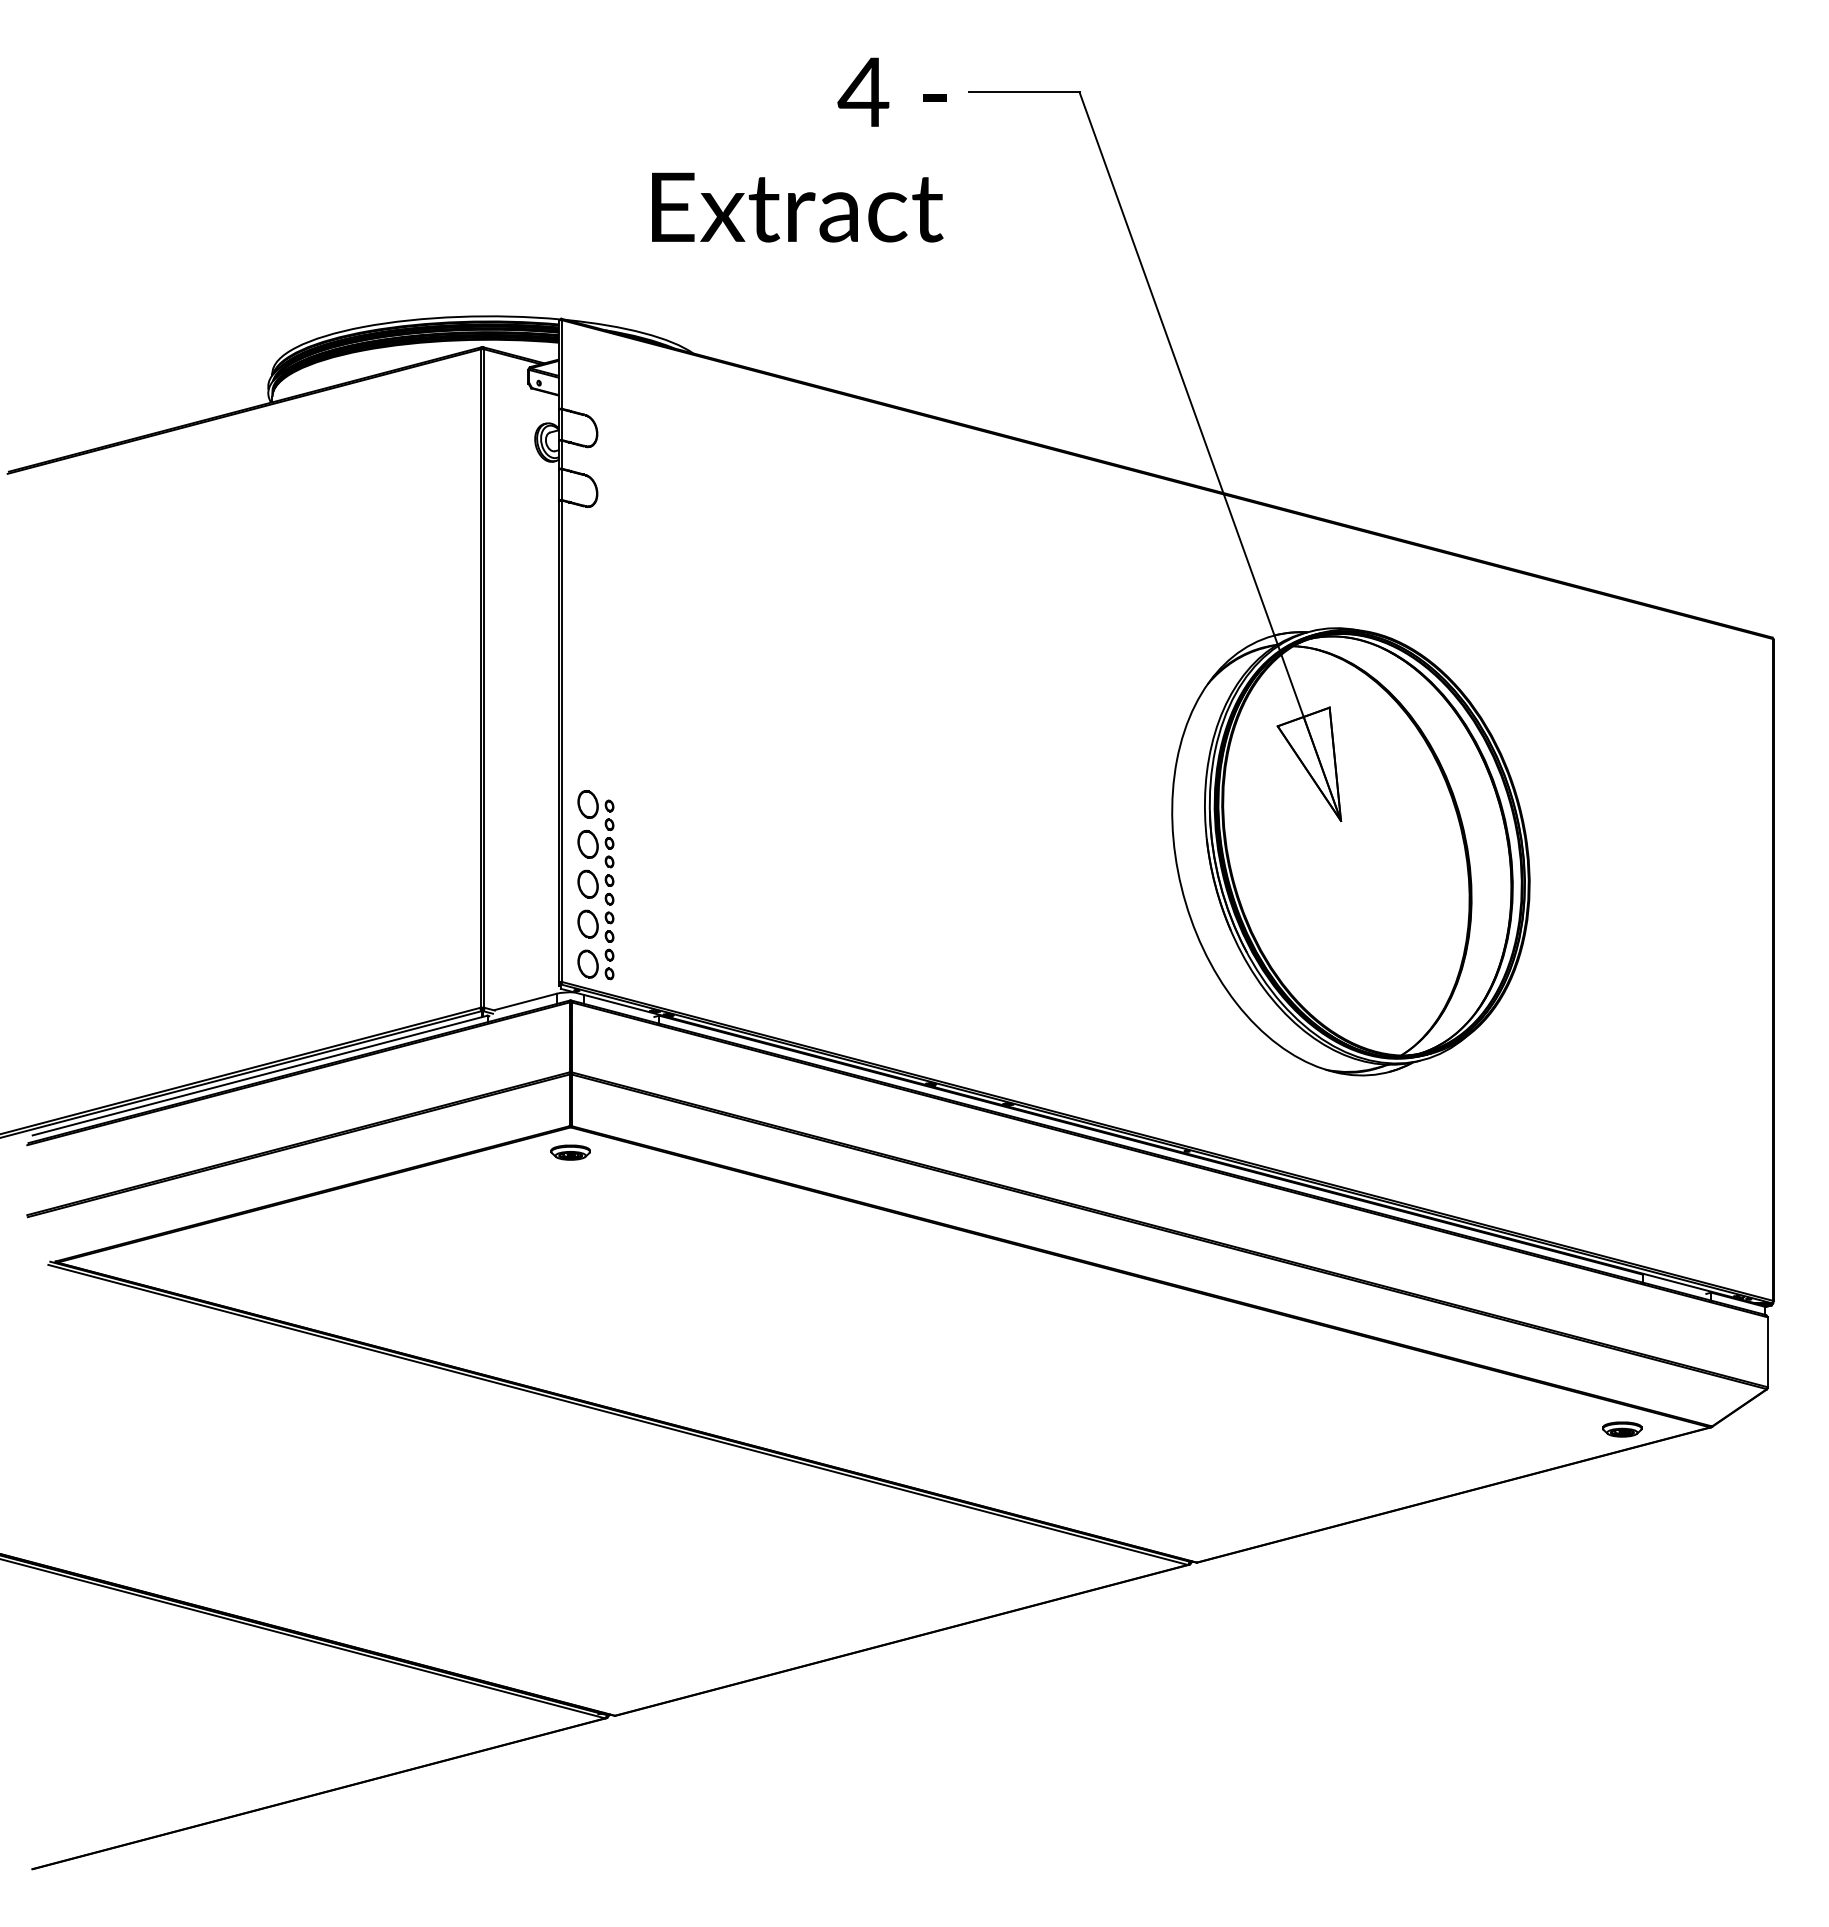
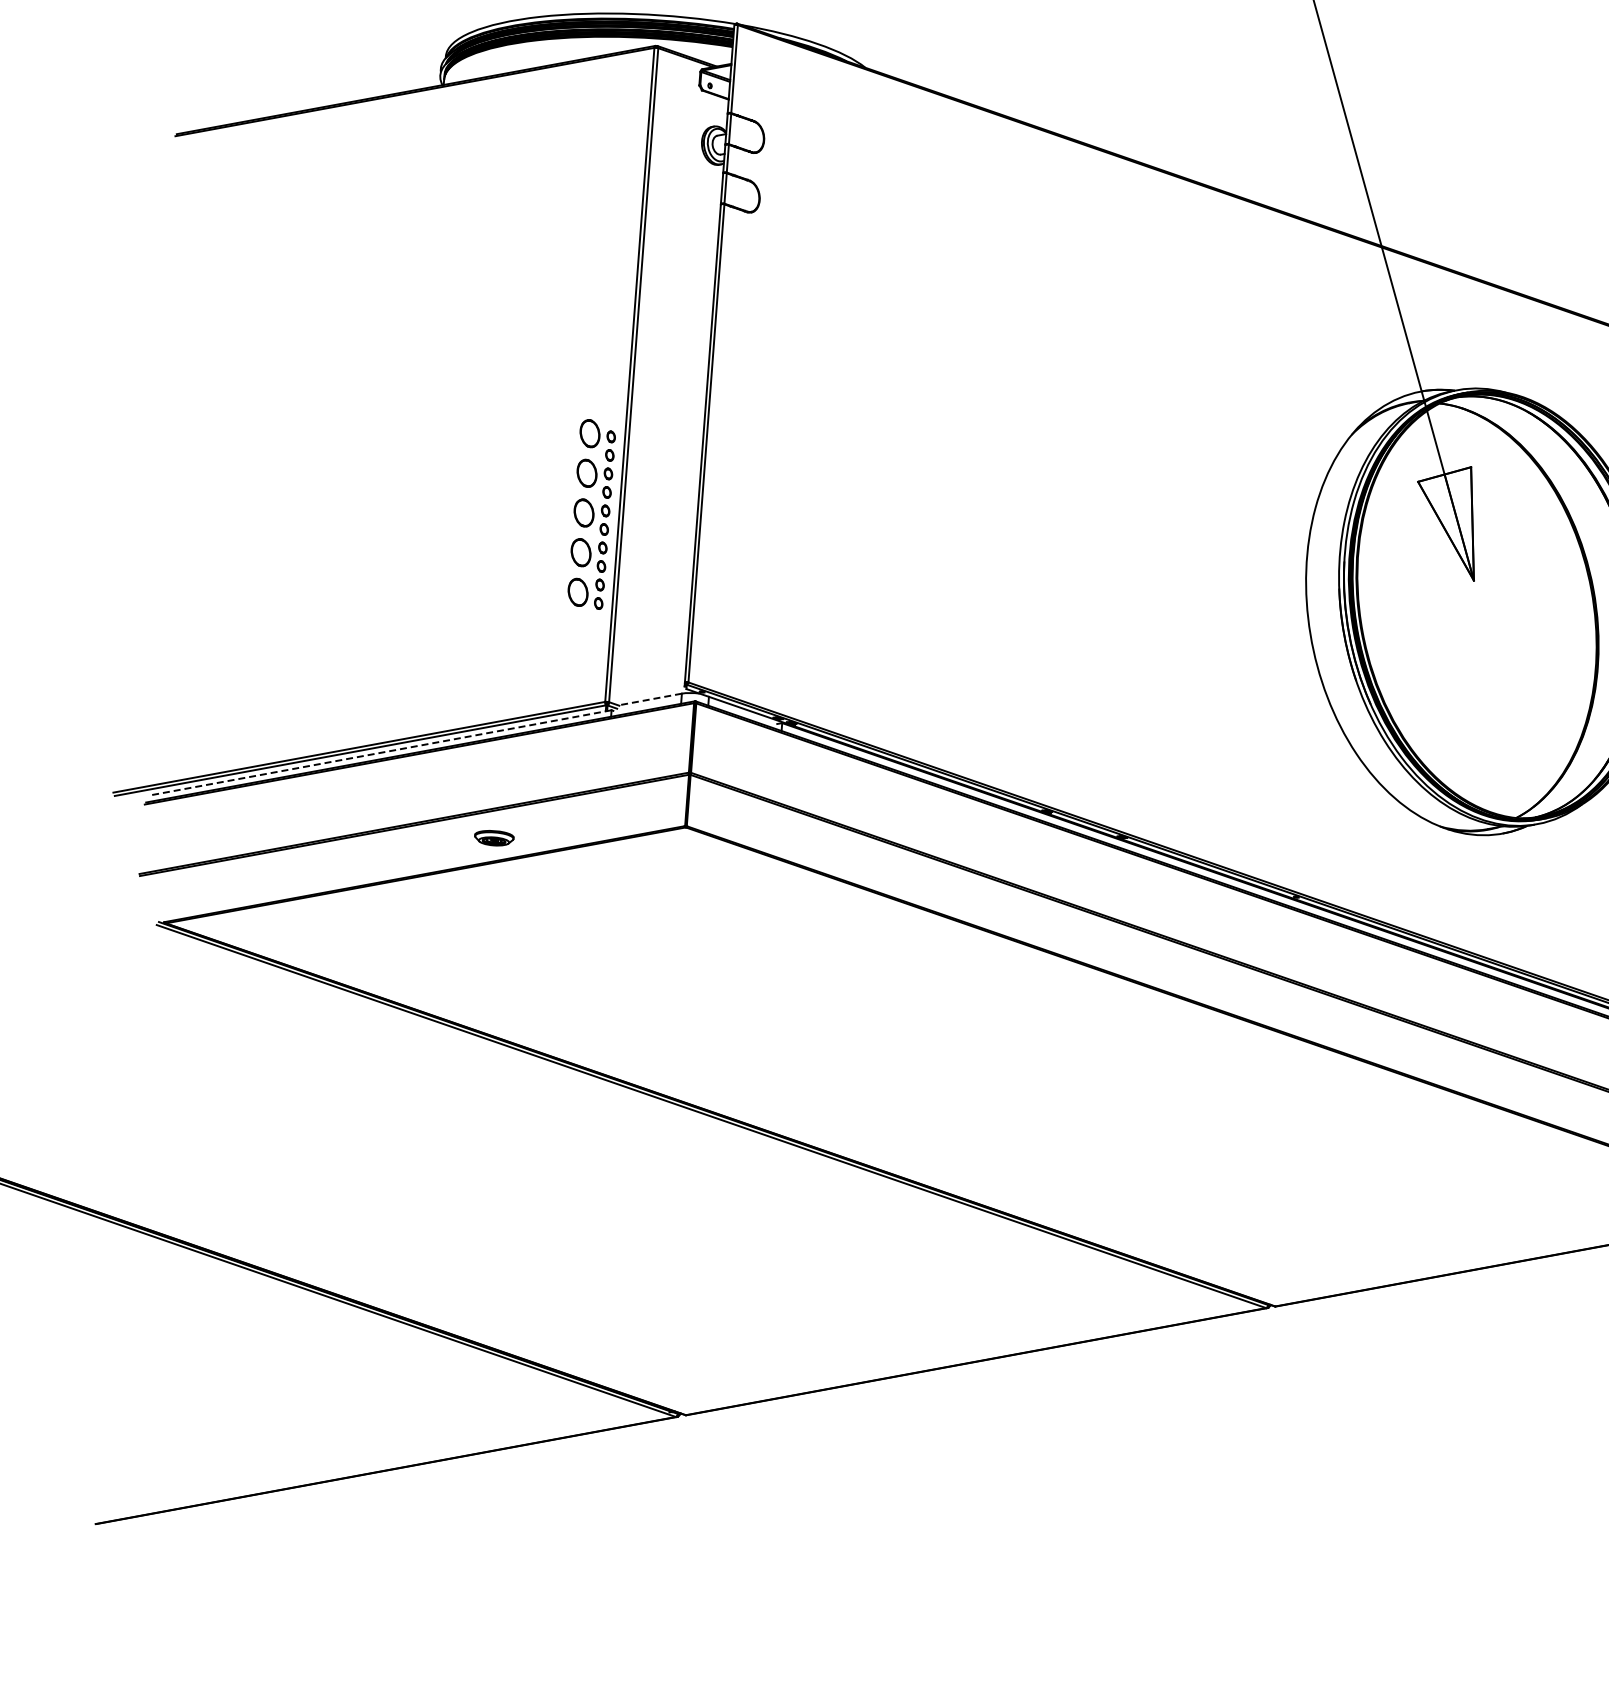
part: (595, 885) -> (591, 514), moved
line: (525, 1001) -> (650, 699), solid -> dashed
line: (259, 1075) -> (380, 752), solid -> dashed
part: (570, 1152) -> (494, 838), moved

